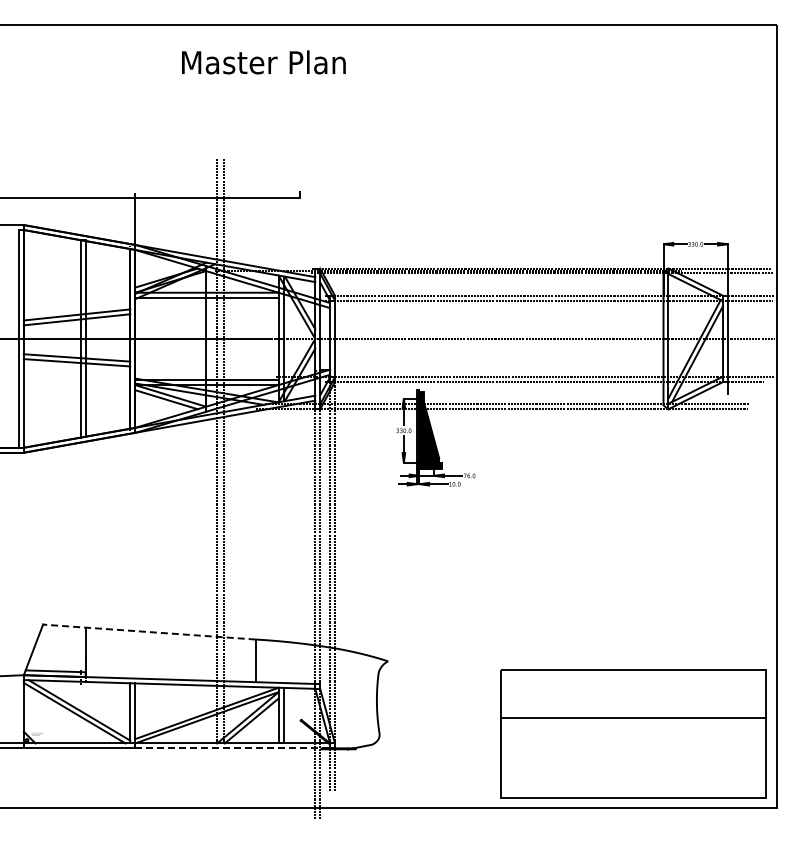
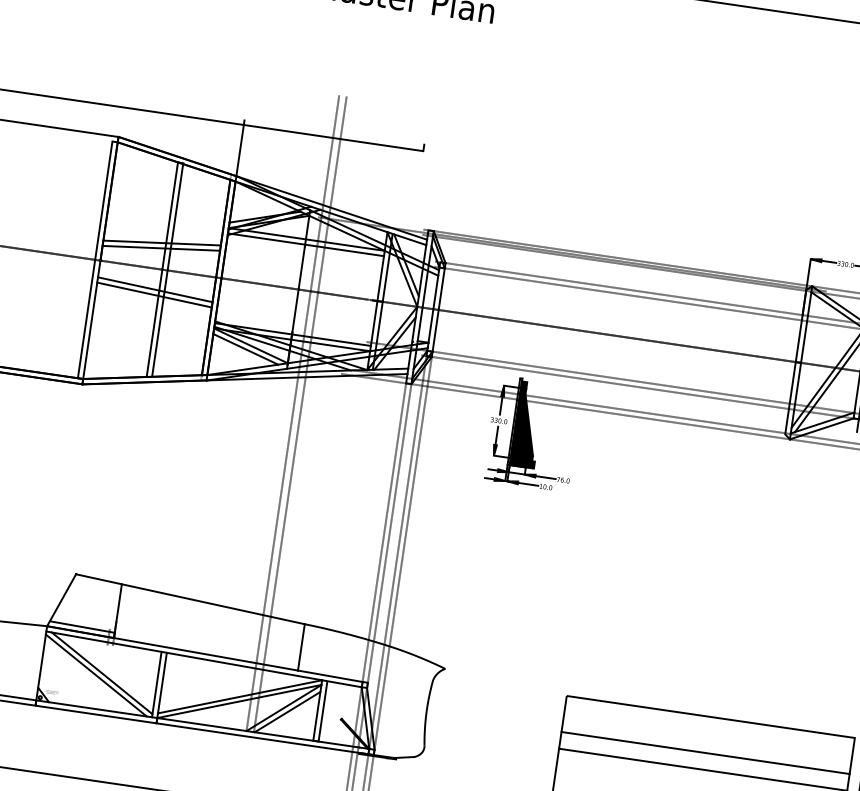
line: (149, 632) -> (190, 599), dashed -> solid
line: (633, 702) -> (705, 752), added
line: (233, 748) -> (263, 739), dashed -> solid

